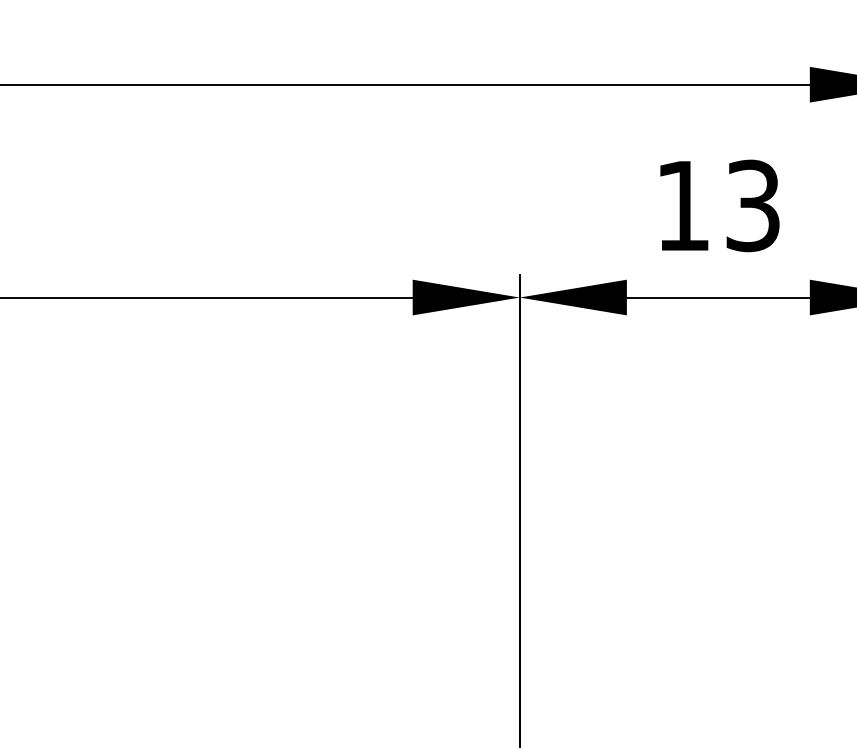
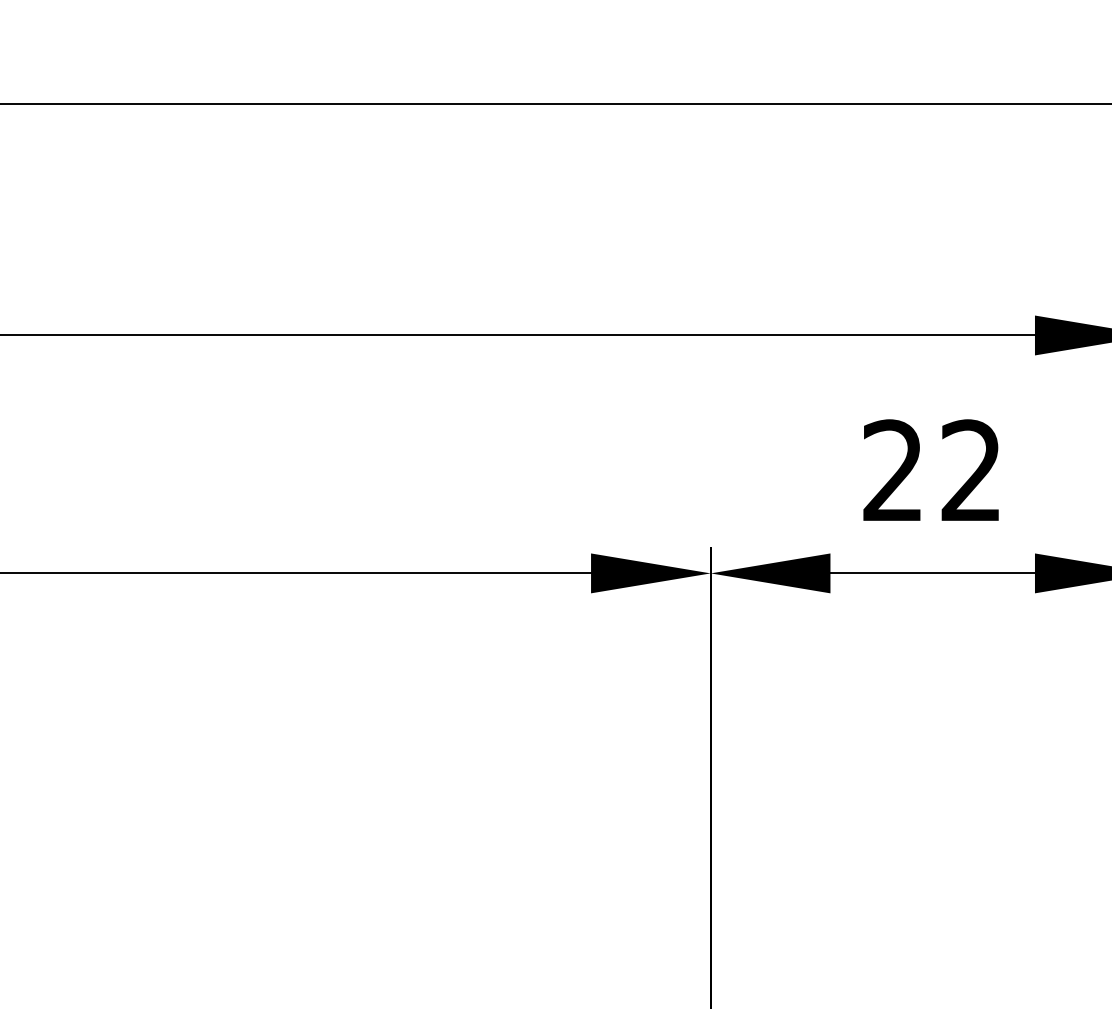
text: (718, 205) -> (932, 470), 13 -> 22

